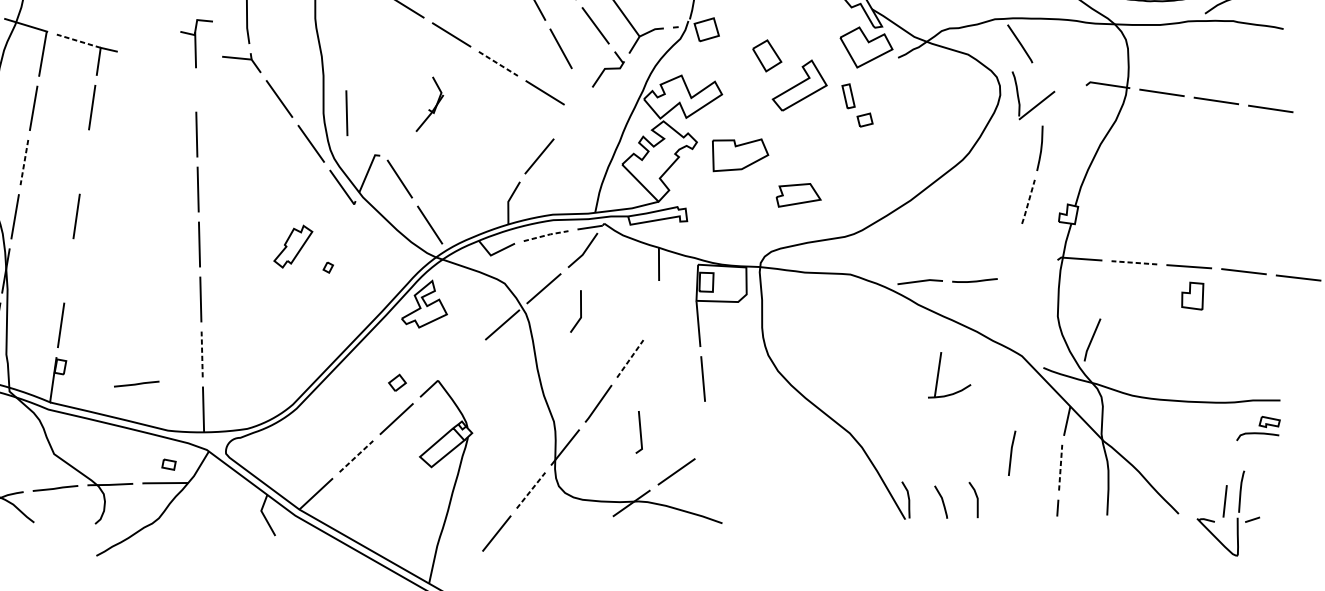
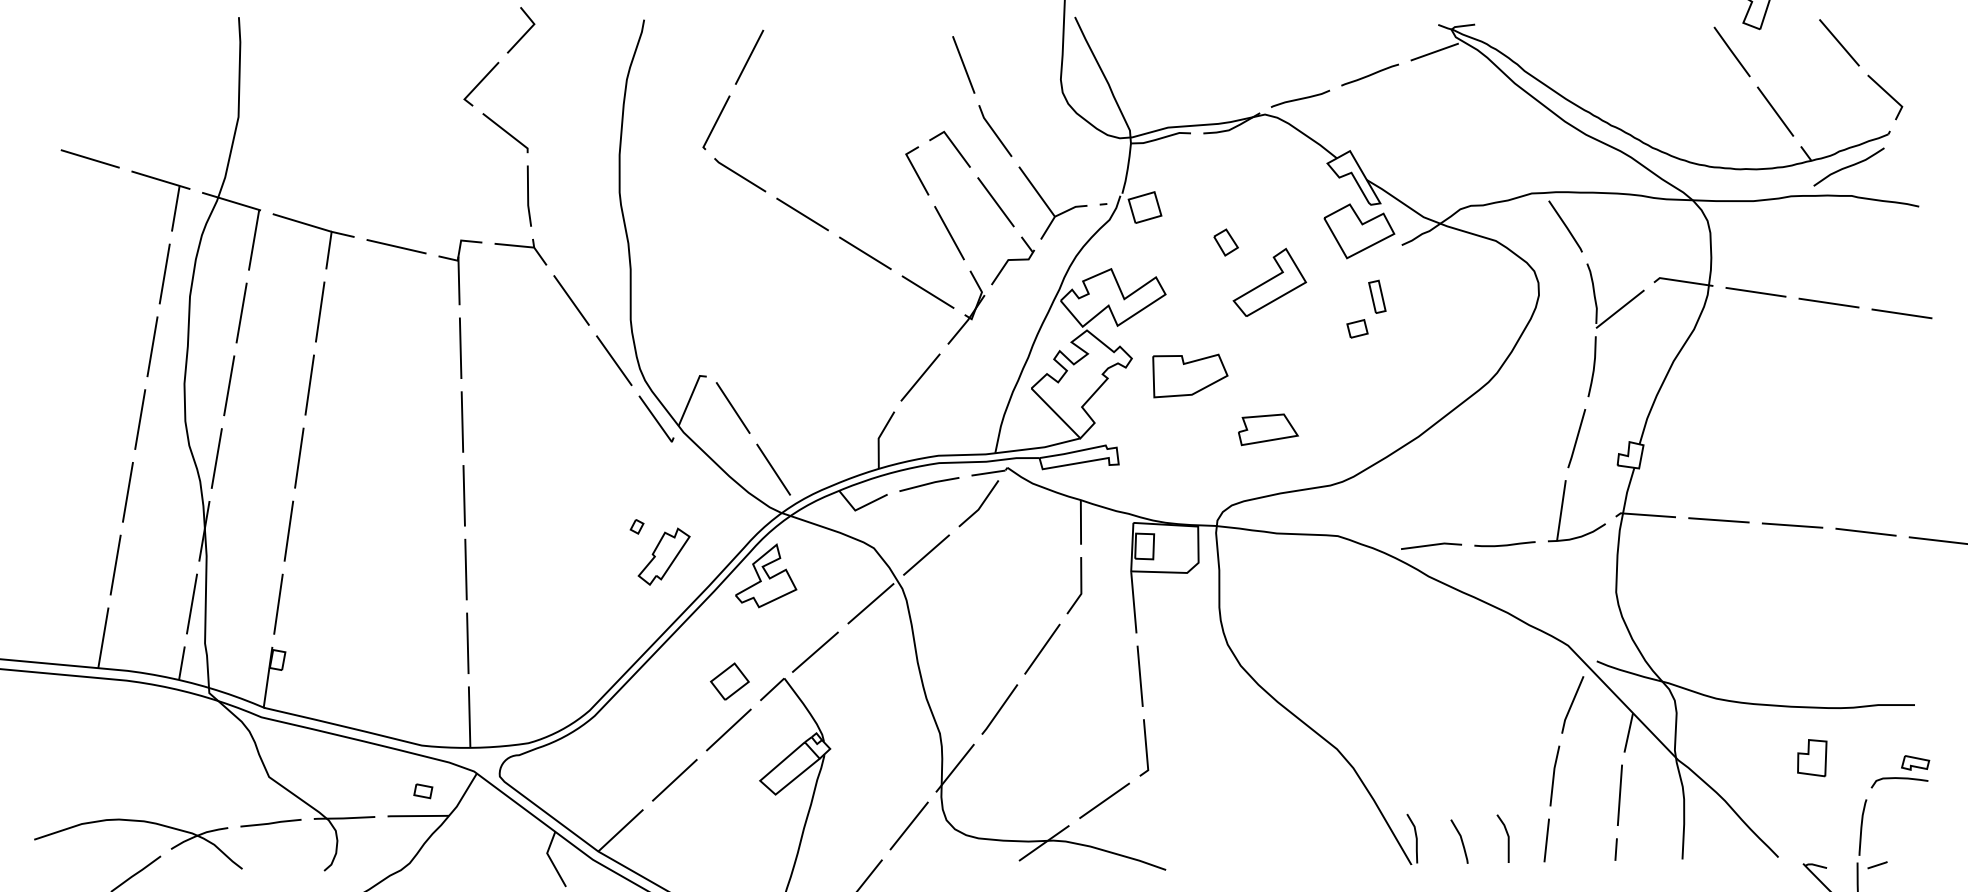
line: (79, 40) -> (302, 222), dashed -> solid
part: (196, 43) -> (460, 272), moved
part: (766, 55) -> (1225, 242), size x0.62
line: (149, 58) -> (396, 246), added
line: (498, 63) -> (865, 253), dashed -> solid
part: (848, 96) -> (1377, 296), moved
part: (1040, 101) -> (1624, 304), moved
part: (429, 109) -> (966, 314), moved
line: (346, 113) -> (661, 319), removed
line: (84, 161) -> (309, 384), added
line: (24, 162) -> (229, 385), dashed -> solid
line: (1028, 202) -> (1576, 439), dashed -> solid
line: (546, 235) -> (929, 483), dashed -> solid
part: (292, 246) -> (663, 556), moved
line: (1134, 262) -> (1718, 520), dashed -> solid
line: (68, 270) -> (288, 530), added
part: (1192, 296) -> (1812, 758), moved
line: (580, 311) -> (1080, 585), moved
line: (1092, 339) -> (1572, 704), moved
line: (201, 354) -> (467, 643), dashed -> solid
line: (630, 359) -> (1042, 649), dashed -> solid
line: (461, 360) -> (815, 651), added
part: (938, 375) -> (1562, 511), moved
part: (397, 382) -> (729, 681), size x1.67
line: (136, 384) -> (379, 683), removed
part: (1258, 428) -> (1900, 771), moved
line: (640, 432) -> (1145, 747), moved
line: (356, 456) -> (674, 780), dashed -> solid
line: (1060, 467) -> (1619, 795), dashed -> solid
line: (531, 490) -> (909, 826), dashed -> solid
line: (1224, 501) -> (1546, 840), moved

